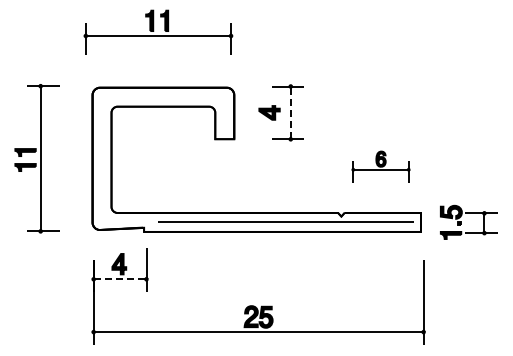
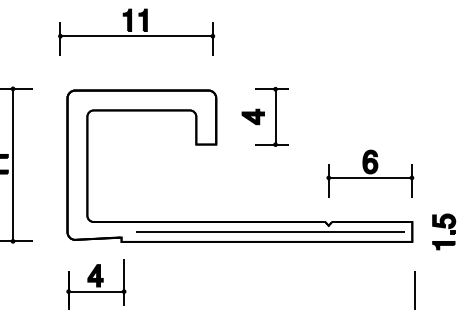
line: (290, 112) -> (275, 116), dashed -> solid
part: (380, 166) -> (369, 173), size x1.43
line: (120, 279) -> (96, 291), dashed -> solid

